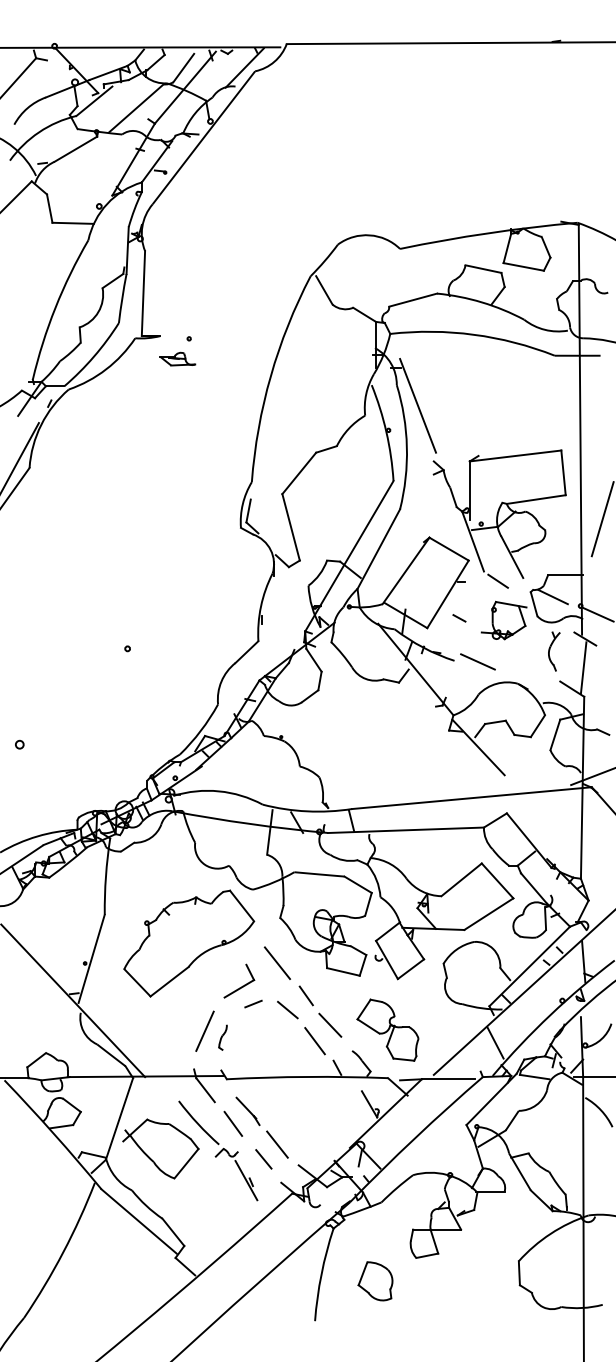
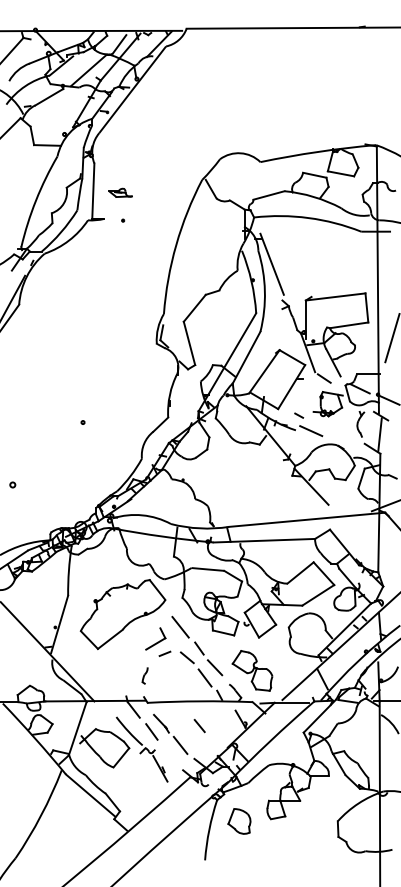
part: (177, 358) -> (120, 192), moved
line: (460, 618) -> (299, 415), moved
line: (205, 1031) -> (133, 671), removed
line: (263, 1160) -> (199, 726), moved
part: (375, 1281) -> (239, 821), moved

